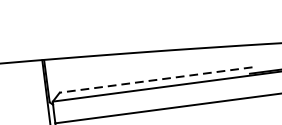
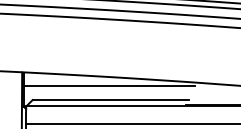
line: (151, 62) -> (108, 85), added
line: (156, 80) -> (110, 100), dashed -> solid

